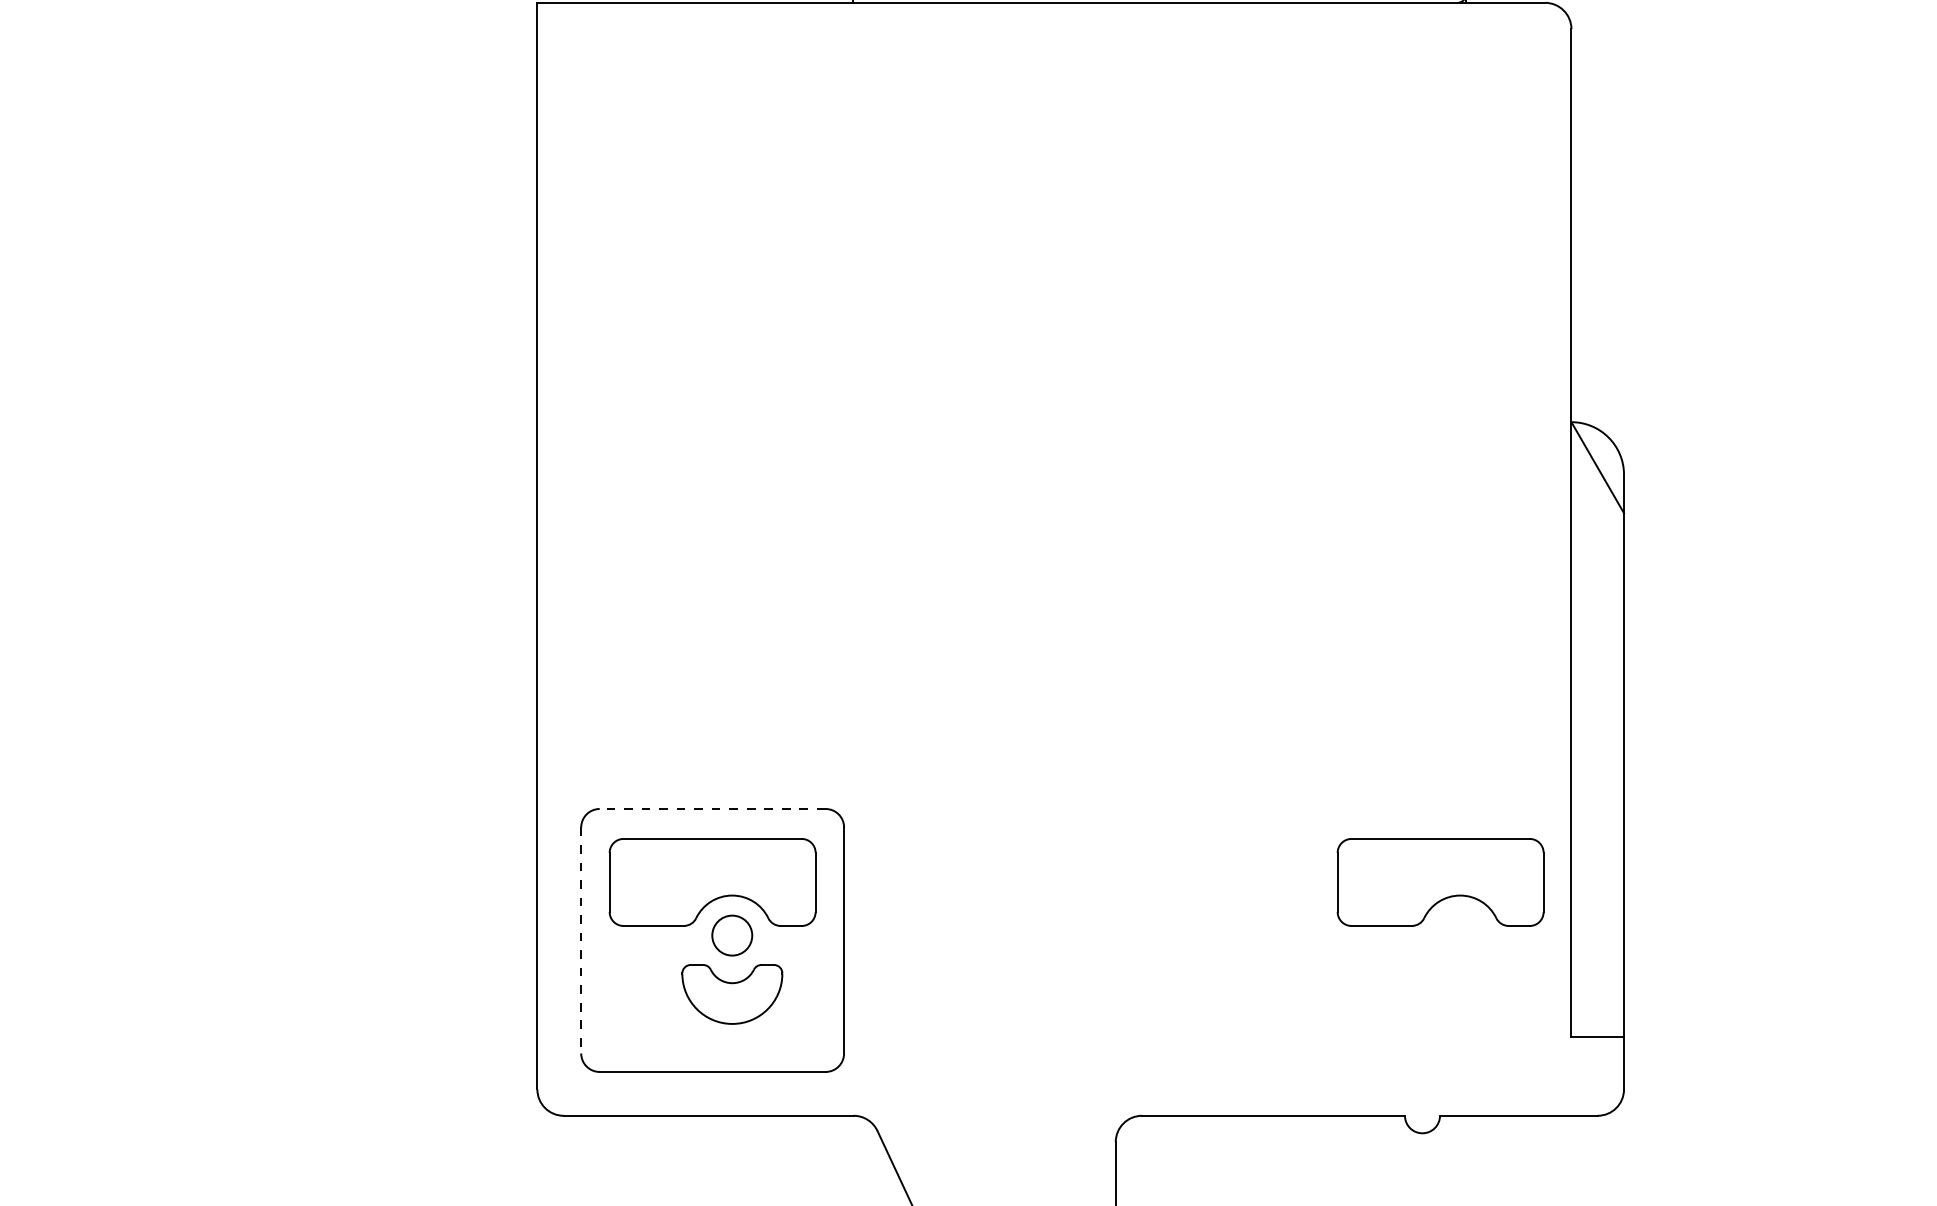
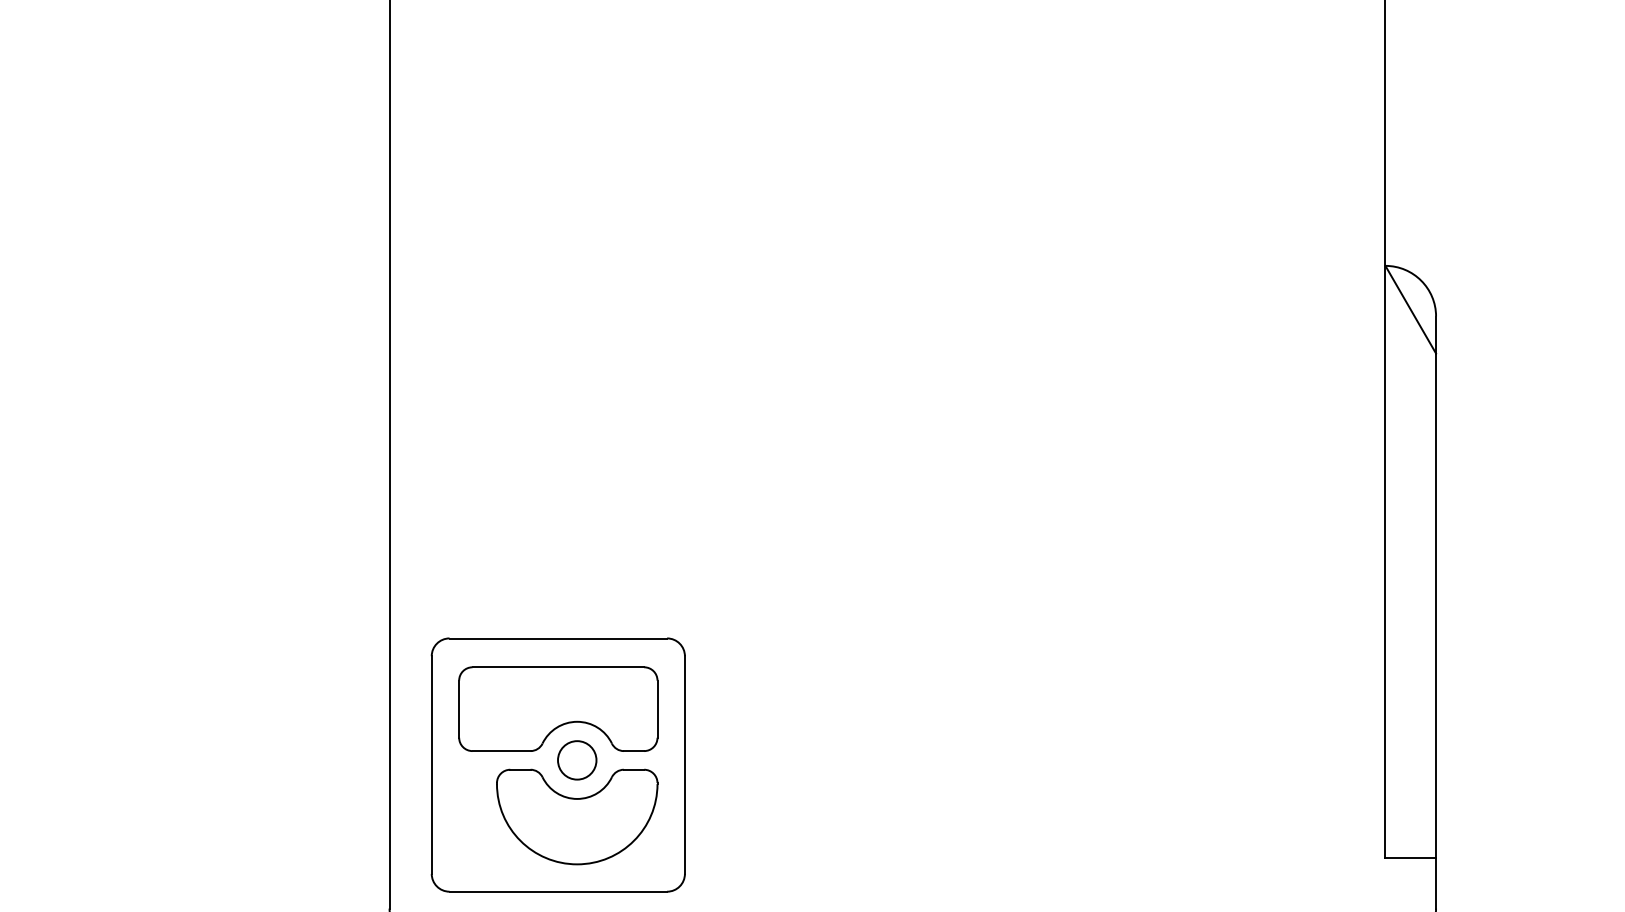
line: (712, 809) -> (558, 638), dashed -> solid
part: (1440, 882) -> (1259, 709), removed
line: (581, 940) -> (432, 765), dashed -> solid
part: (732, 994) -> (577, 817), size x1.67

